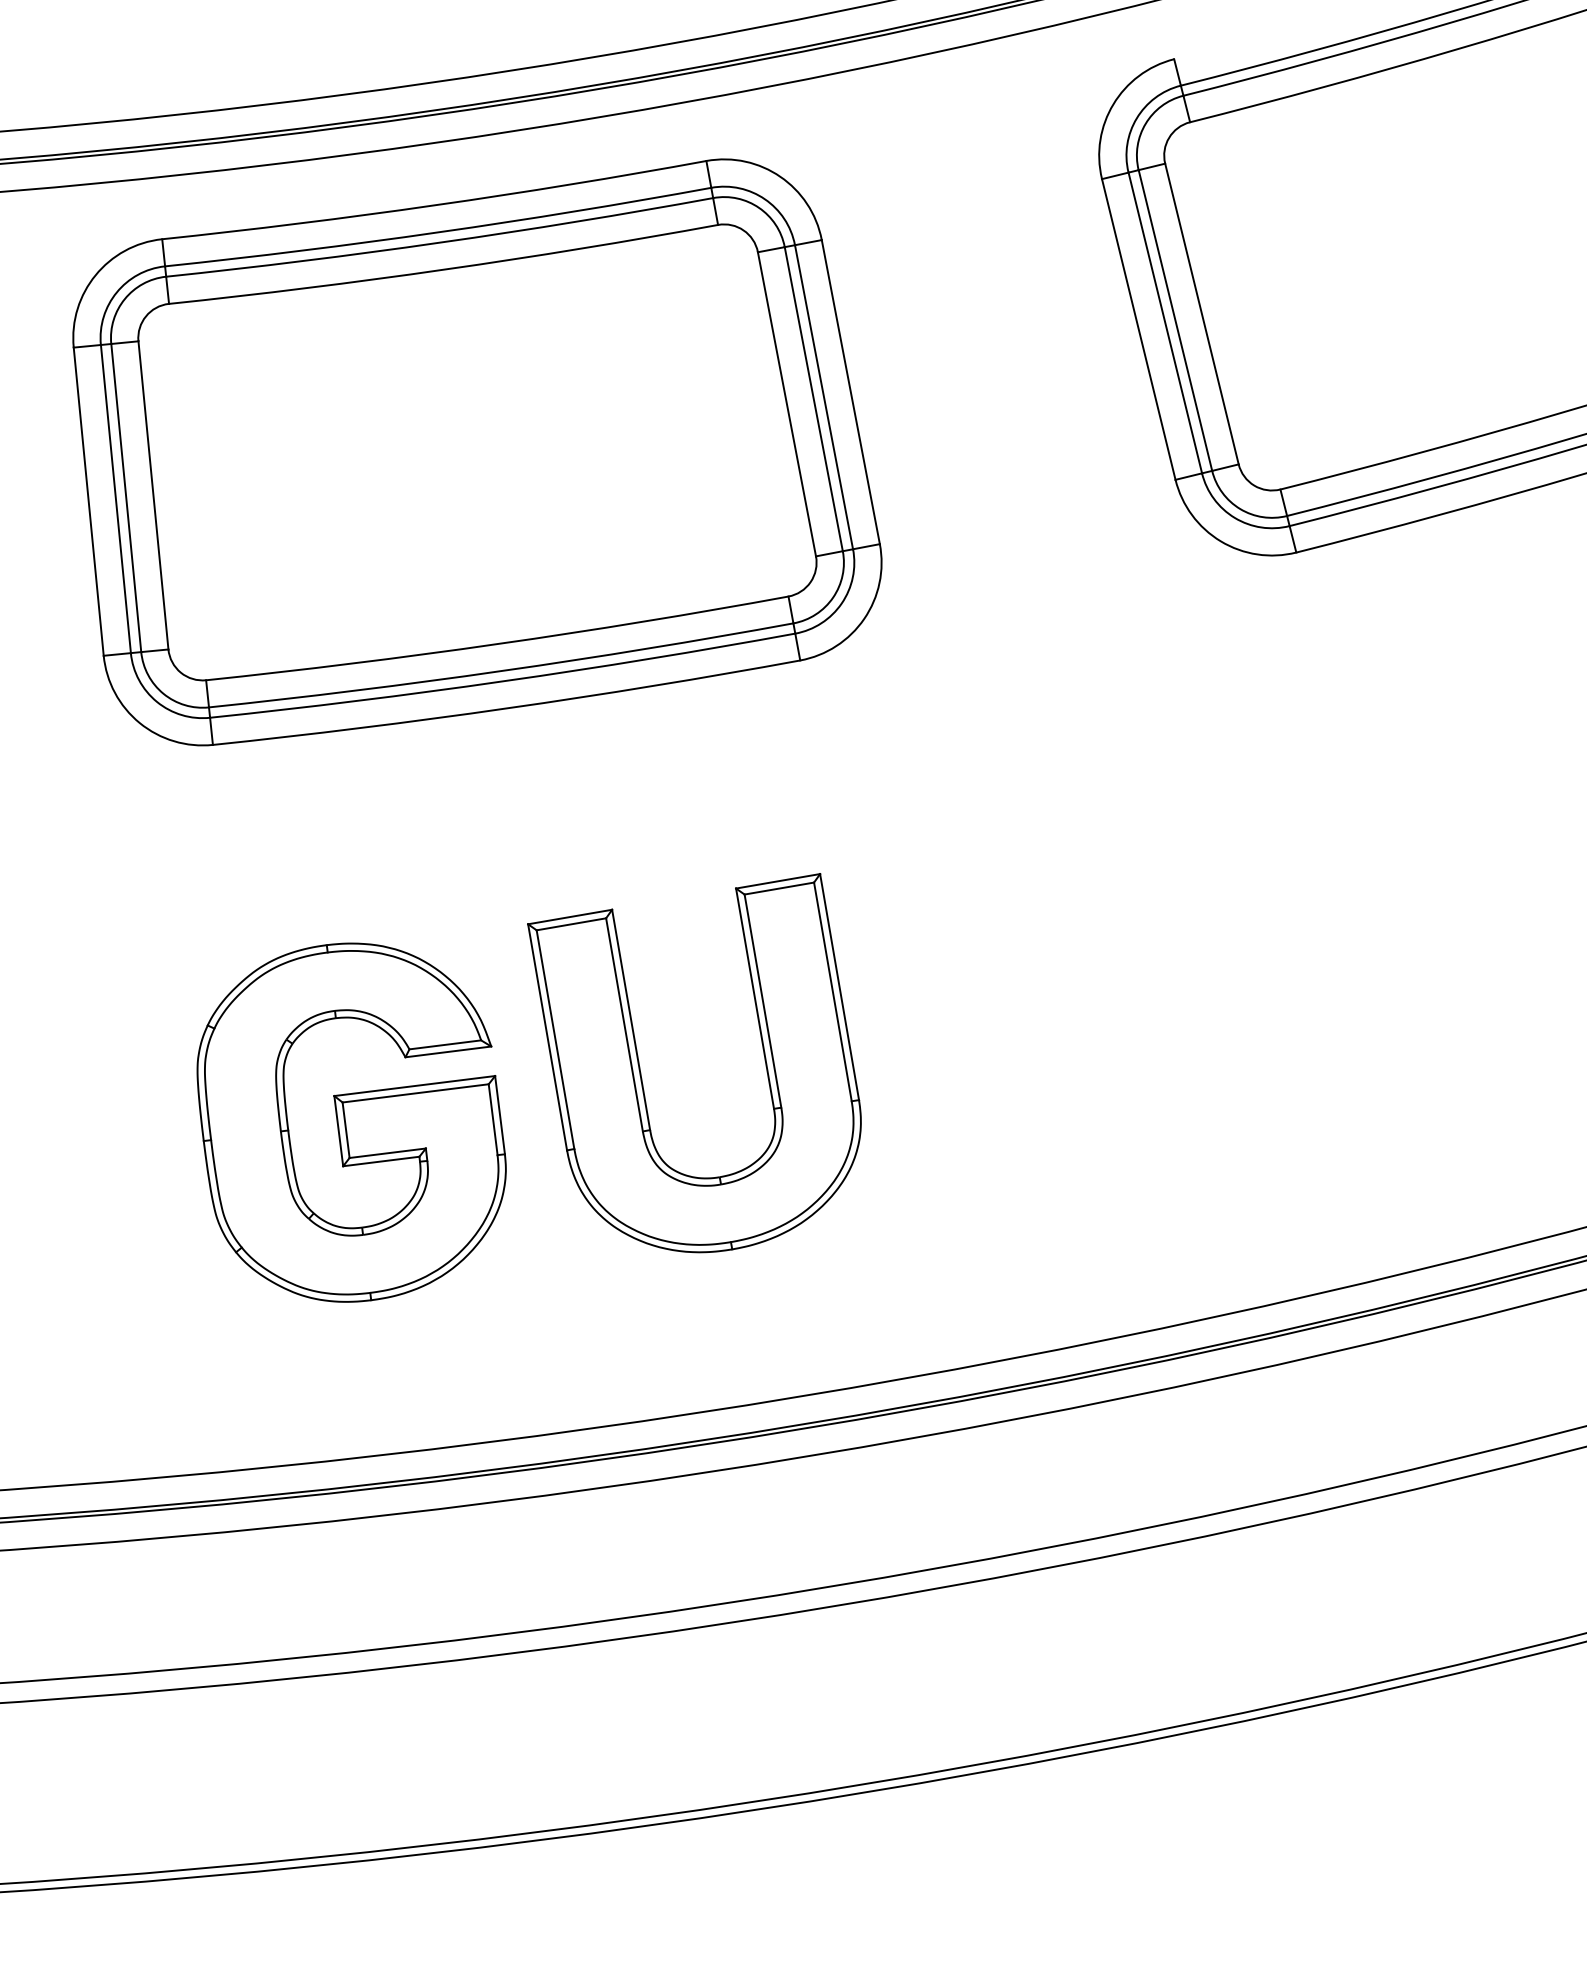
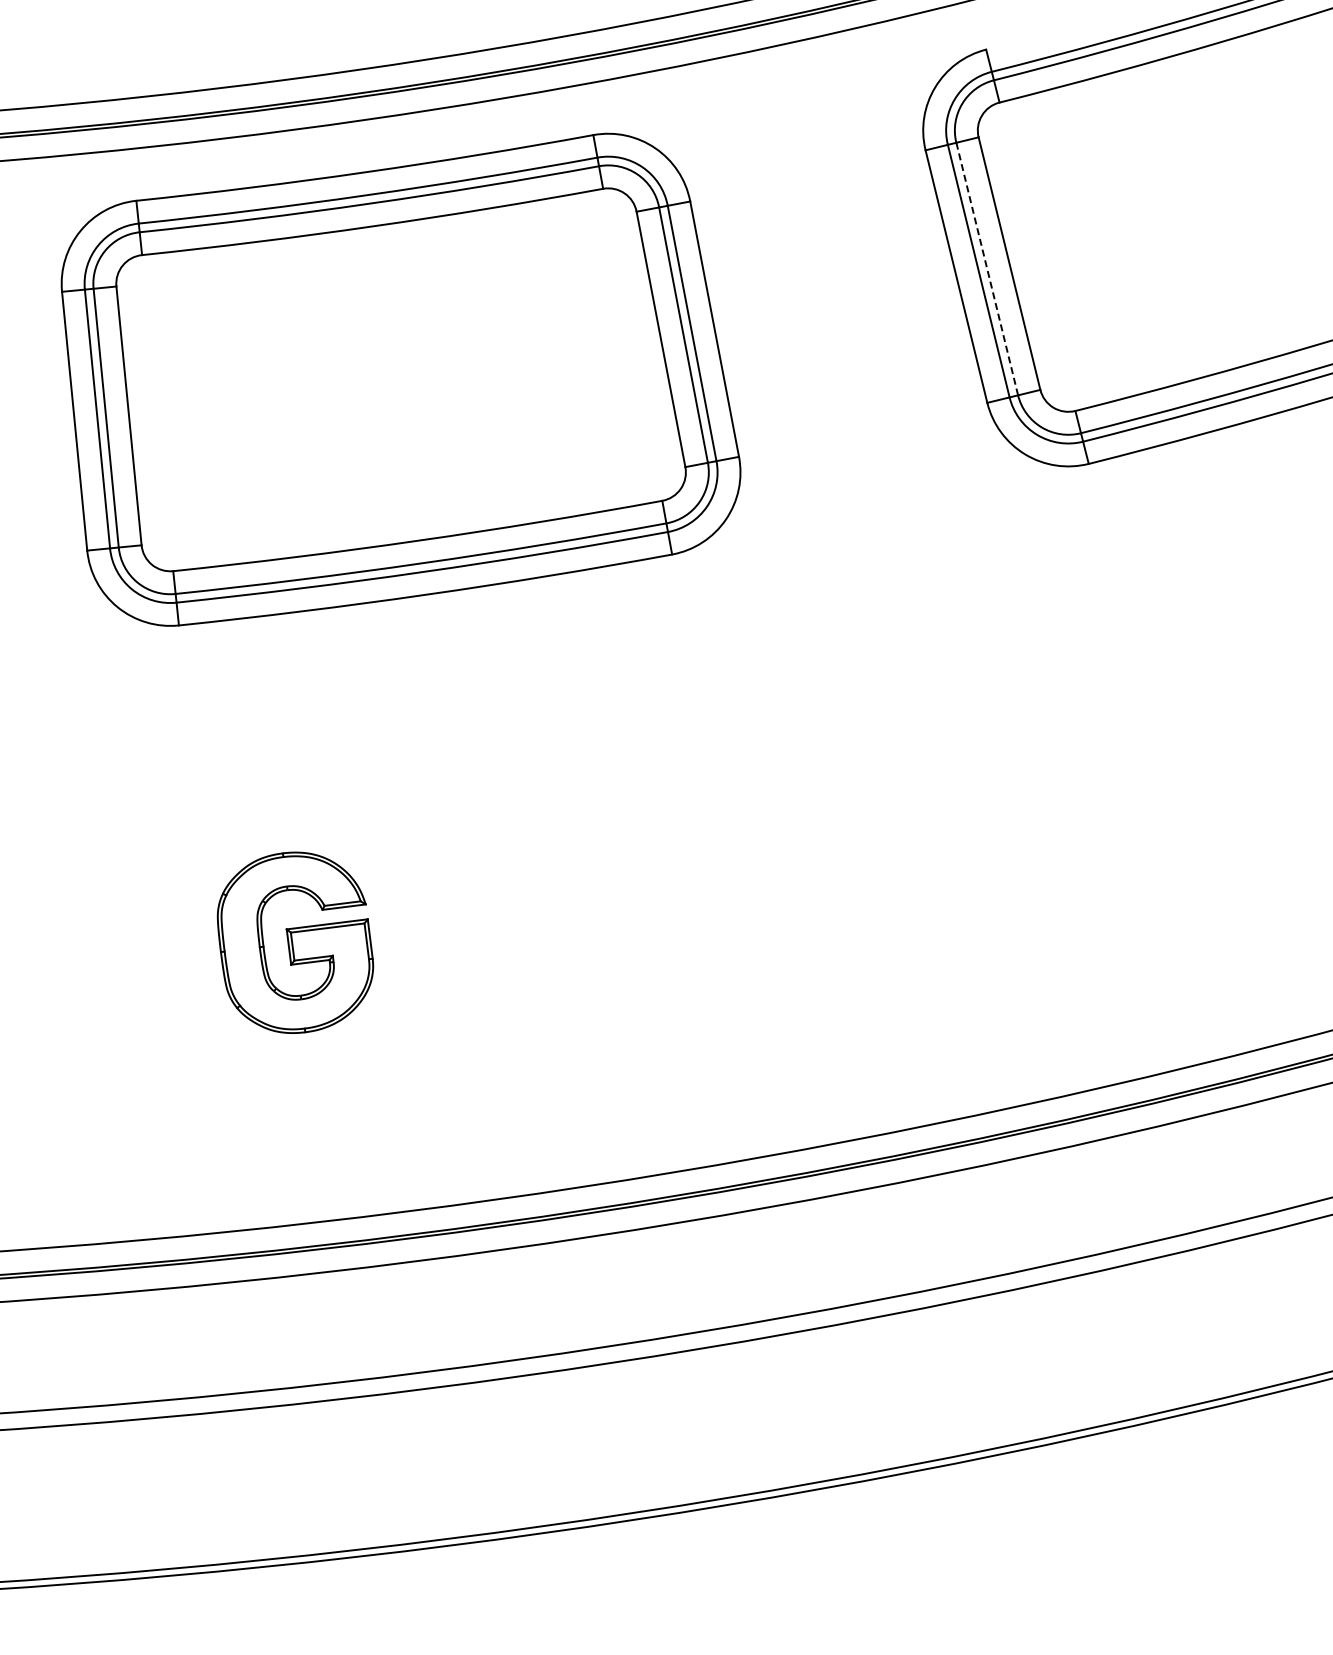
line: (1175, 319) -> (987, 268), solid -> dashed
part: (641, 1068) -> (538, 897), removed
part: (351, 1122) -> (295, 942), size x0.6

